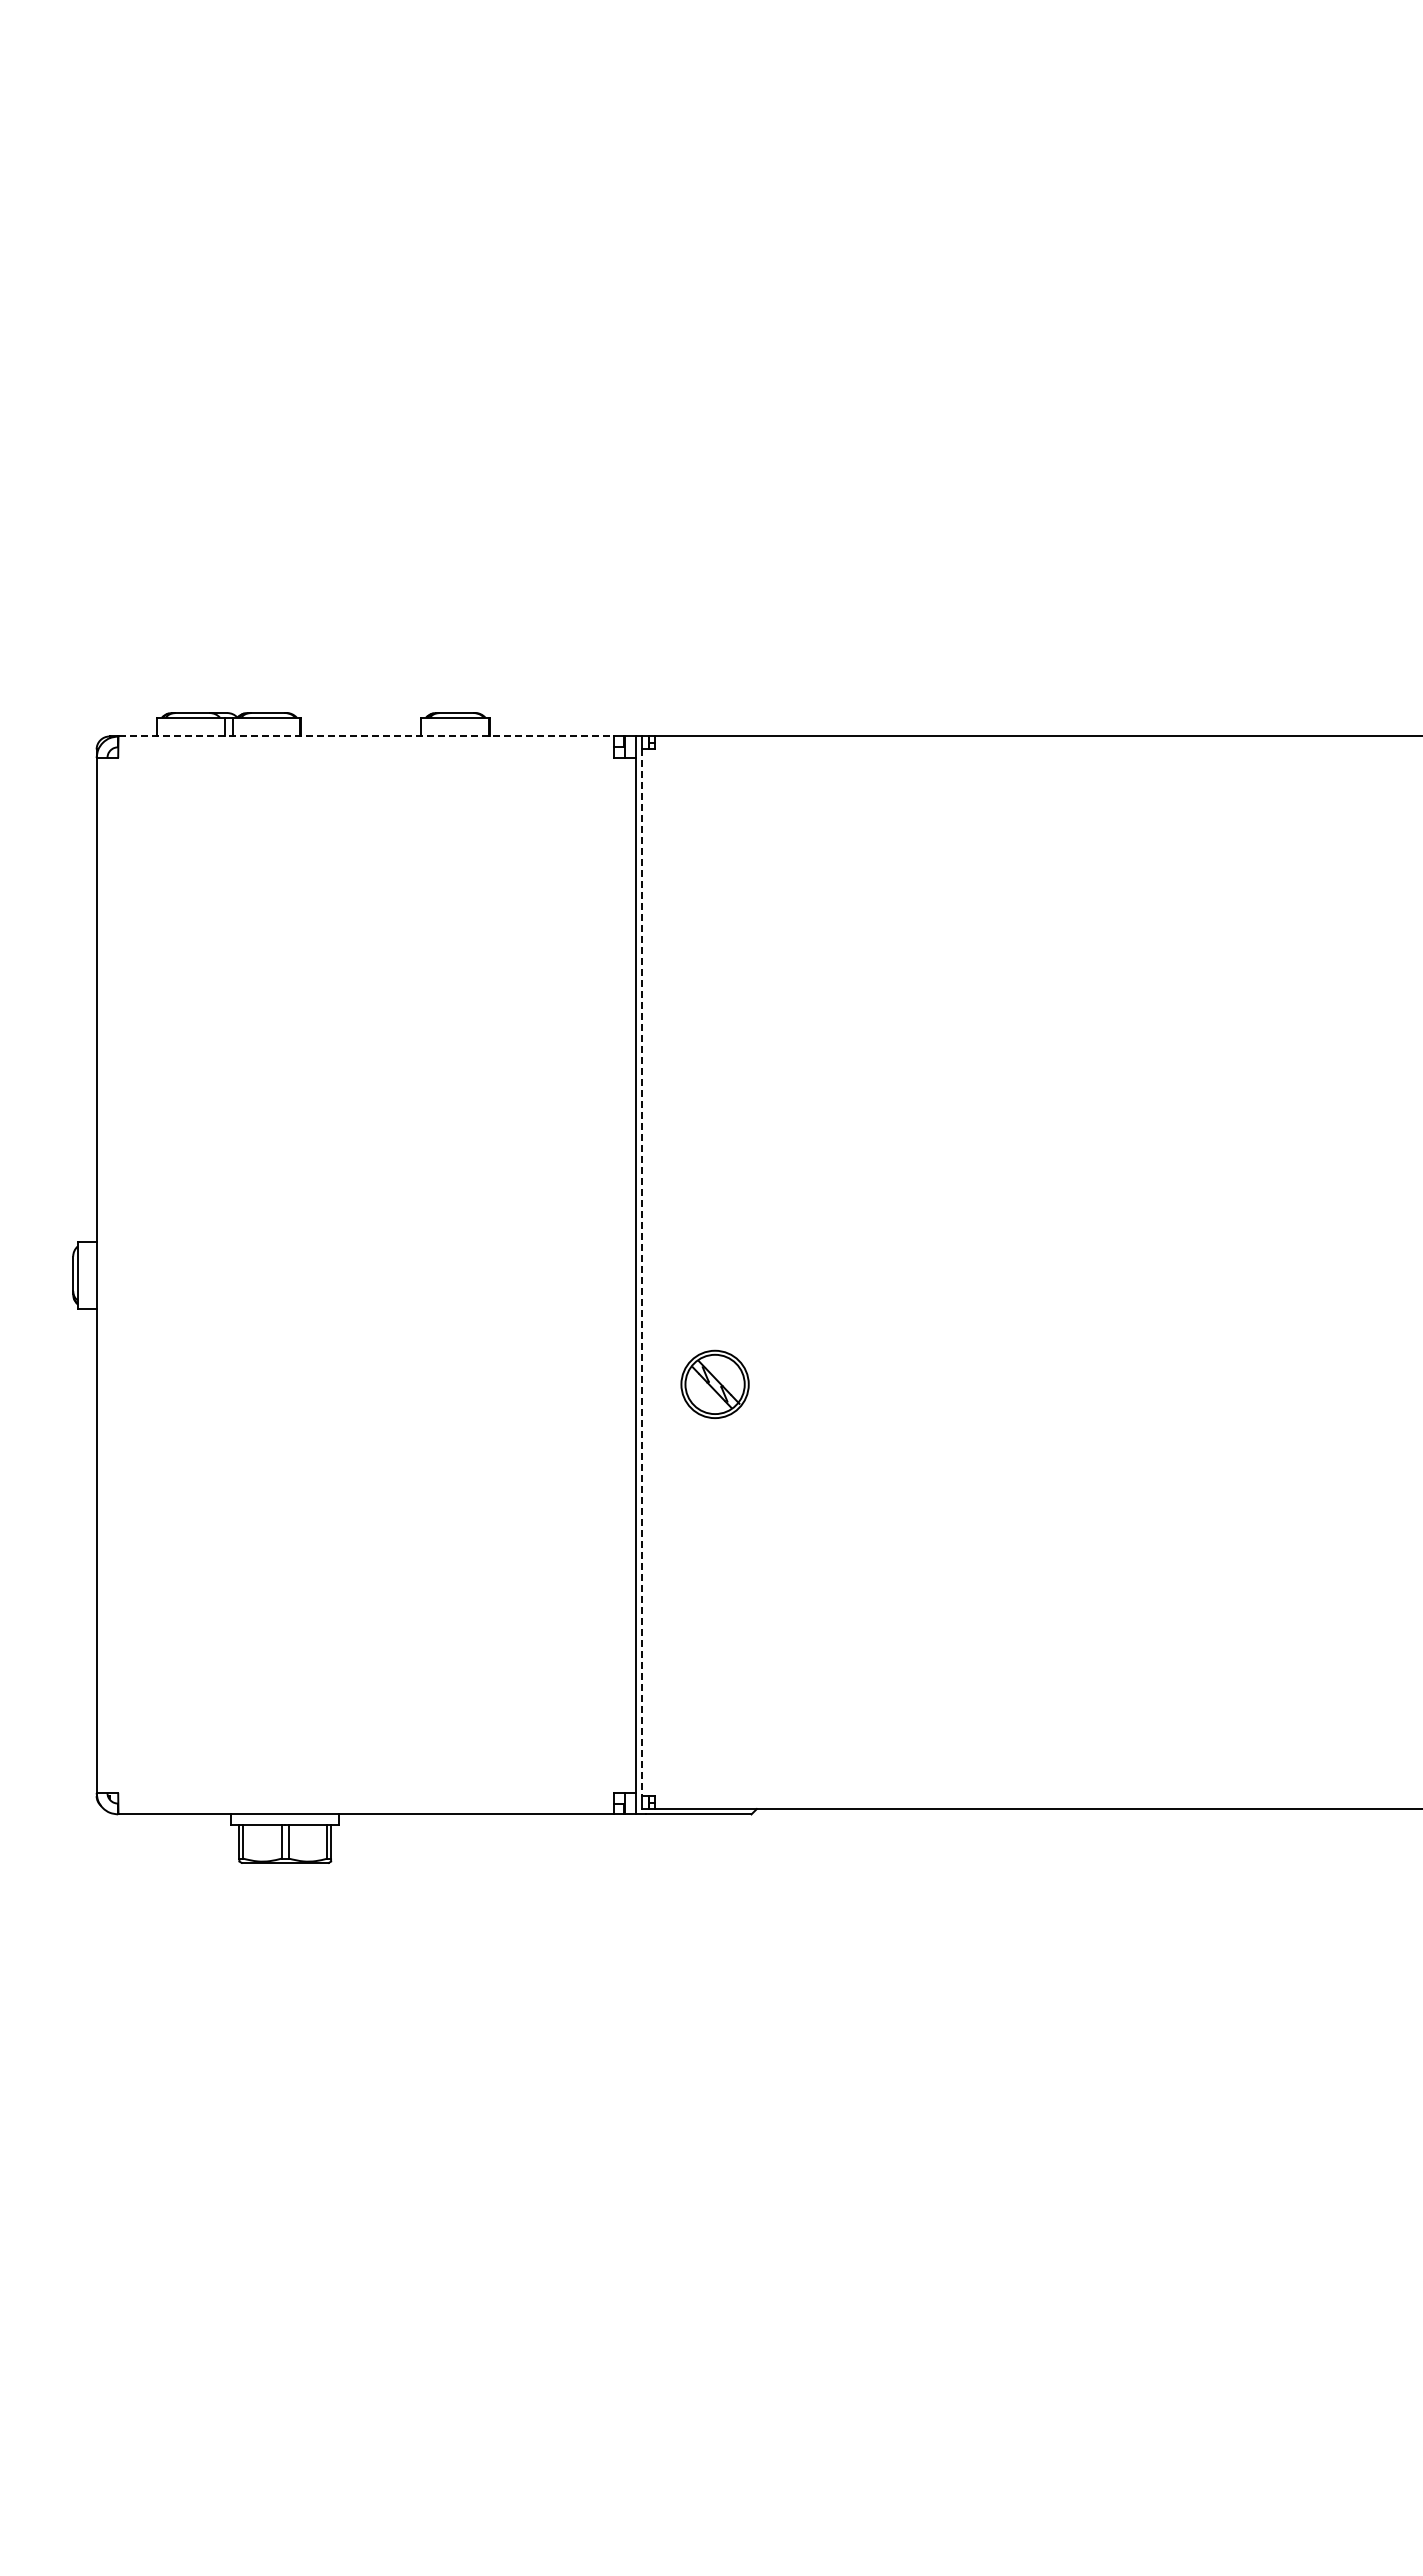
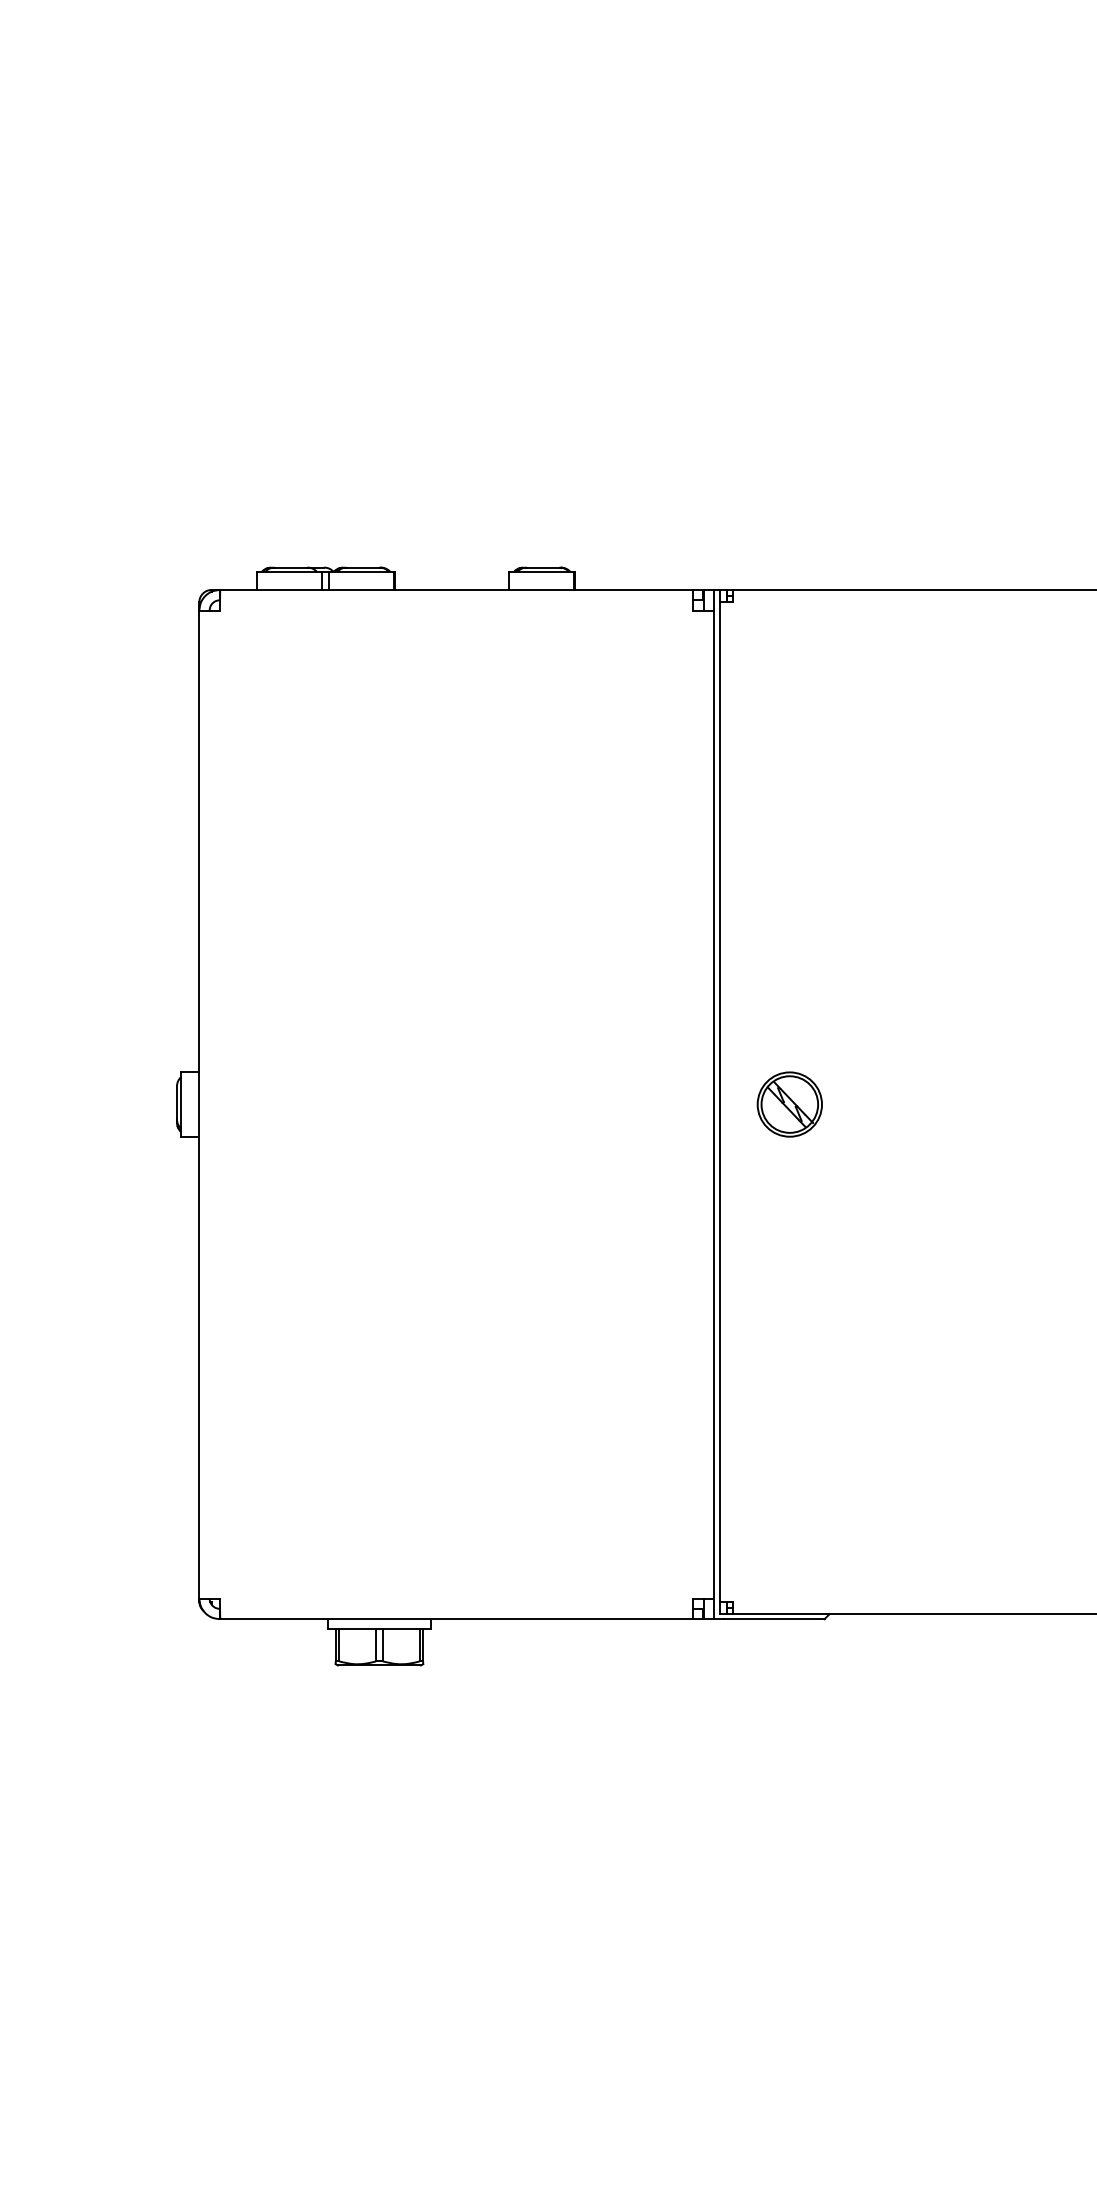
line: (366, 736) -> (457, 589), dashed -> solid
line: (642, 1273) -> (720, 1102), dashed -> solid
part: (714, 1383) -> (789, 1103), moved

